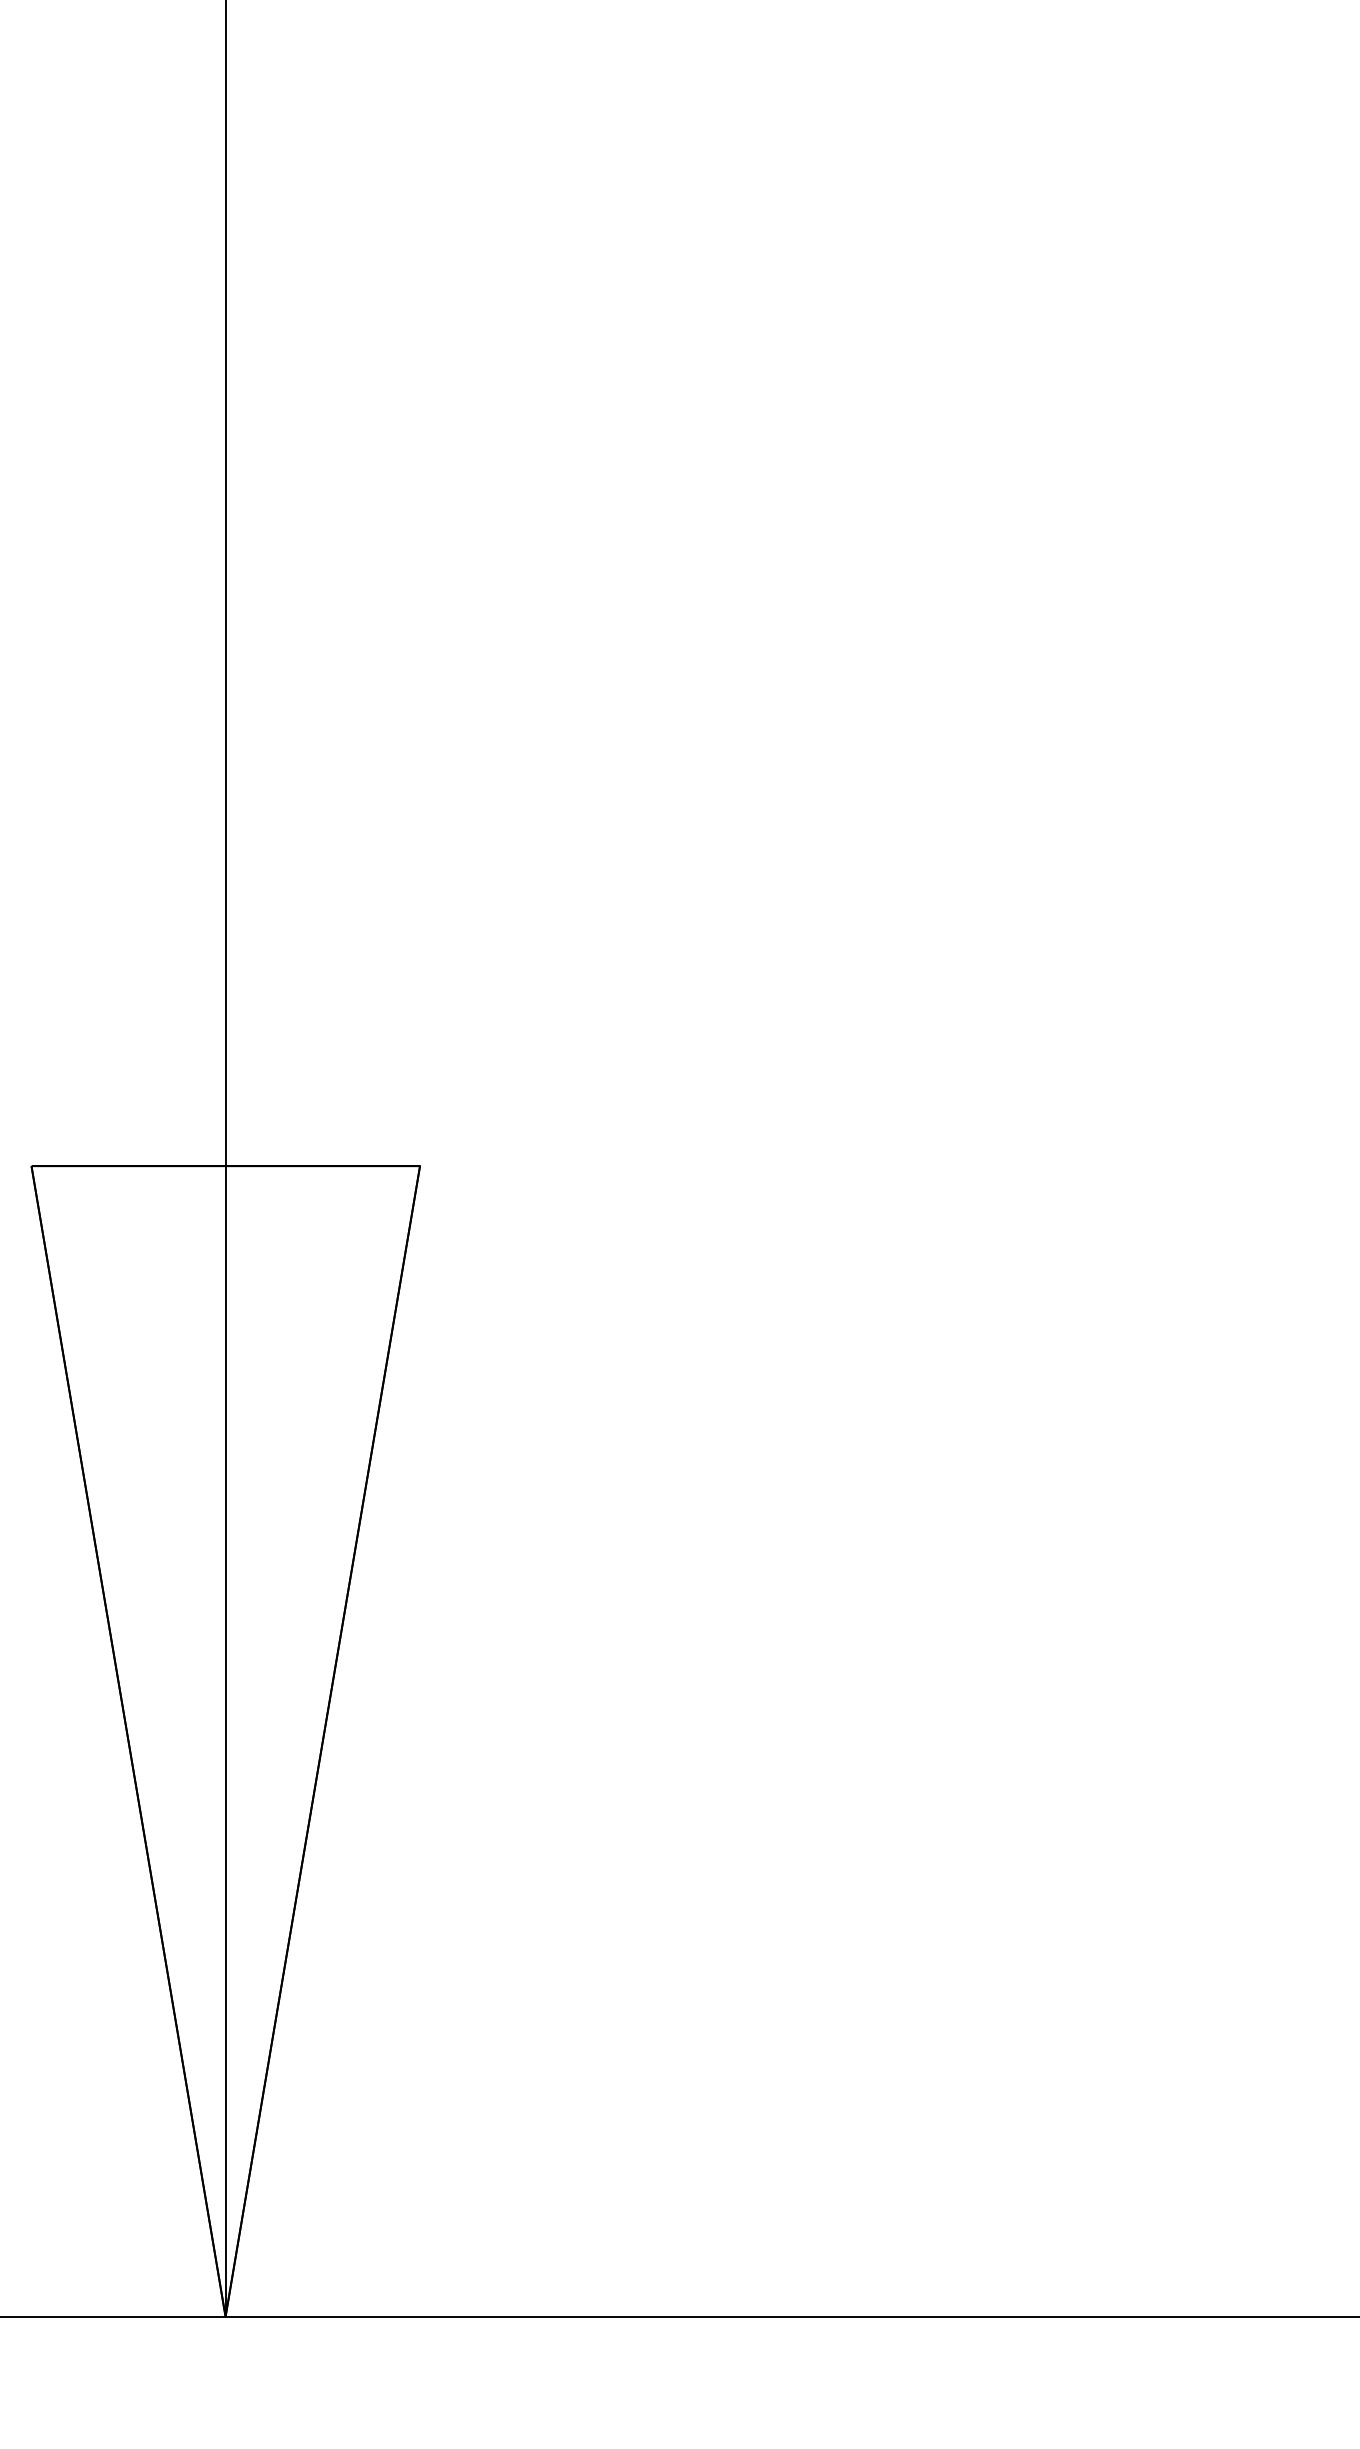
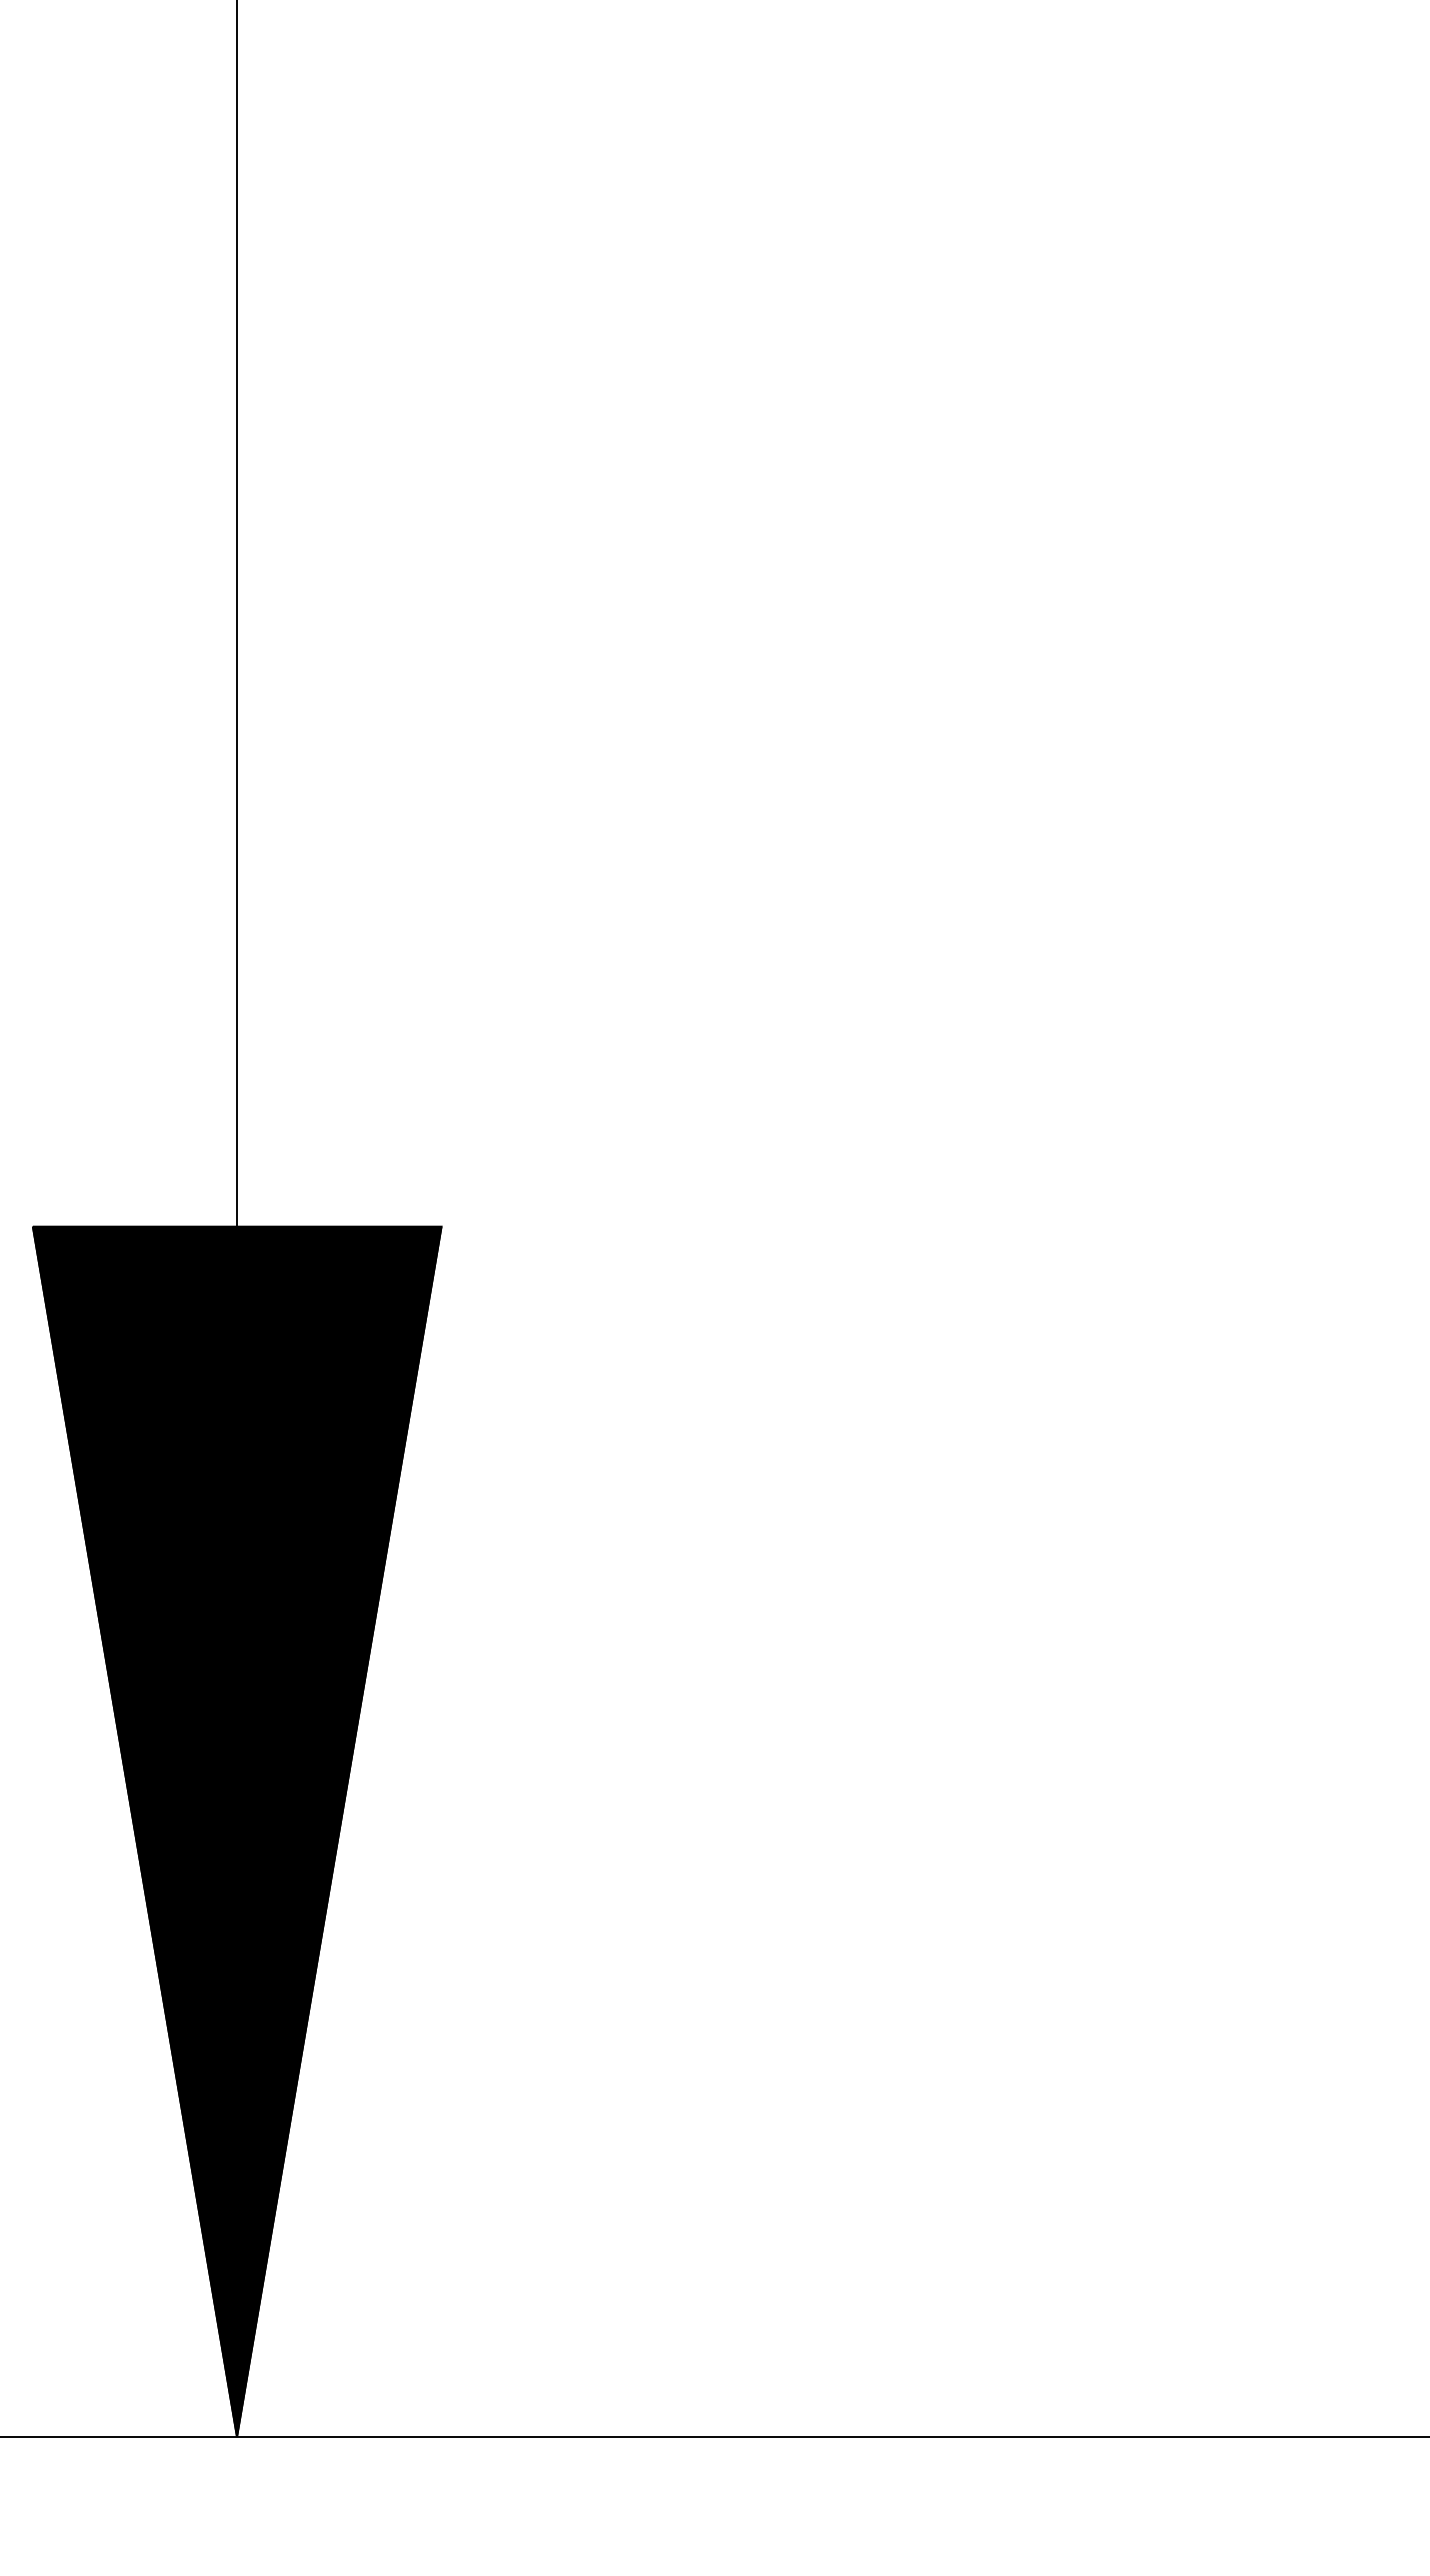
fill: (225, 1741) -> (236, 1831), added

